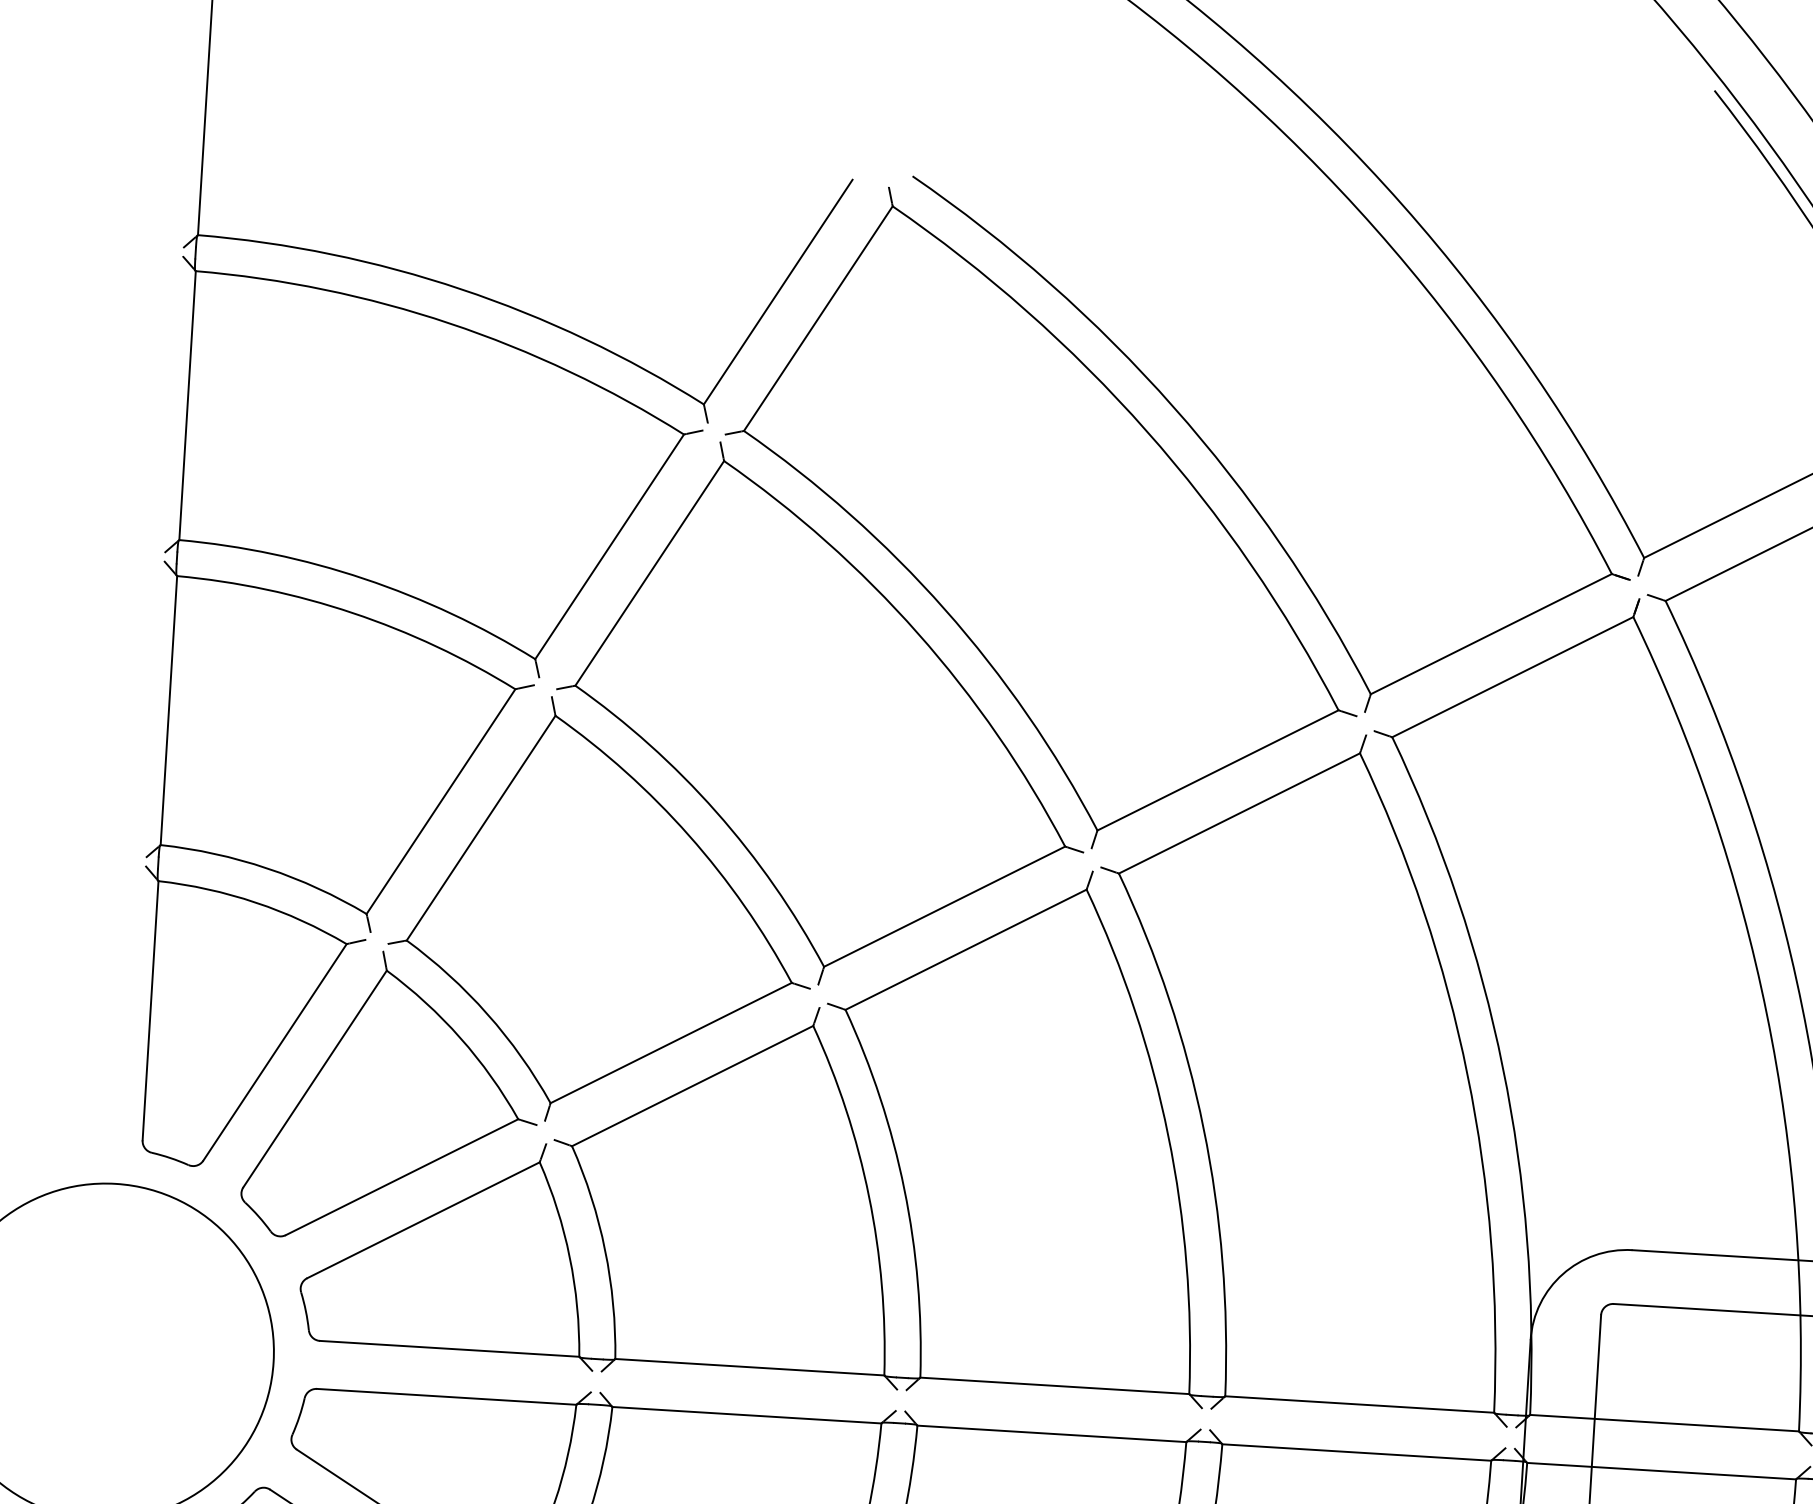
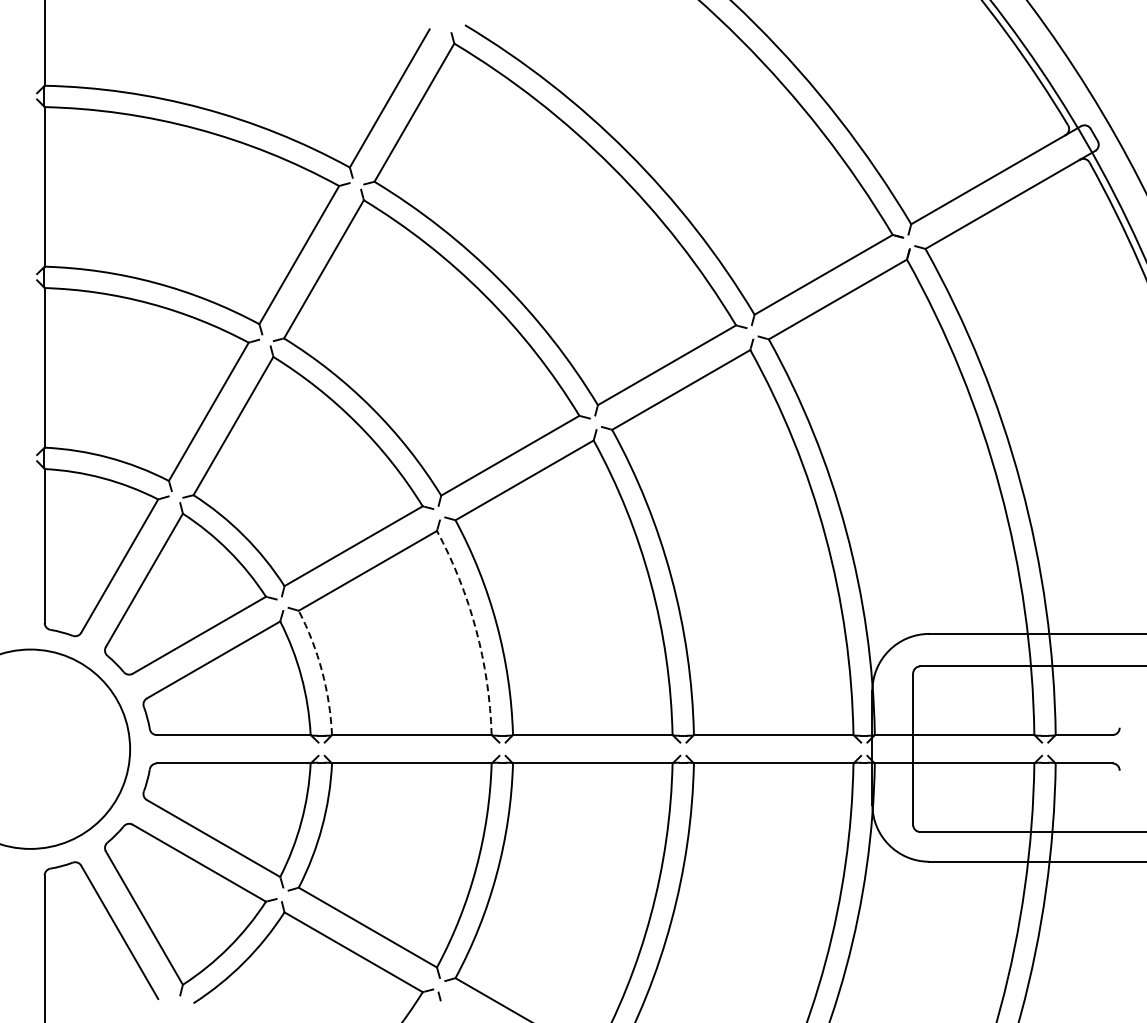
arc: (869, 1196) -> (476, 629), solid -> dashed
arc: (605, 1250) -> (322, 671), solid -> dashed

